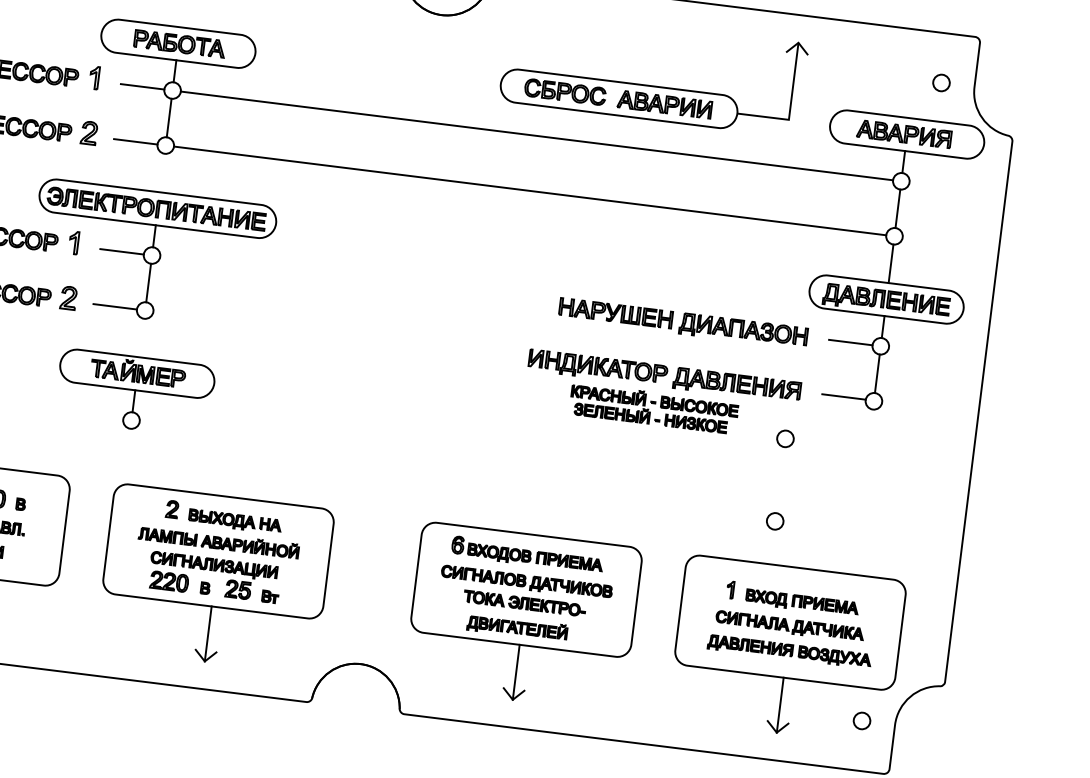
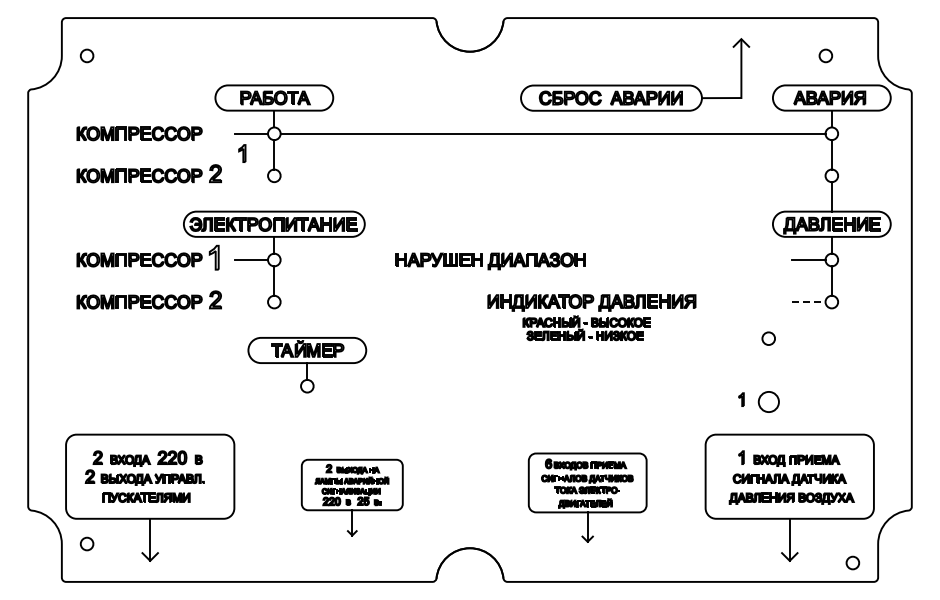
part: (94, 77) -> (242, 153), moved
circle: (941, 82) -> (825, 55), moved
line: (135, 141) -> (251, 175), removed
line: (529, 190) -> (552, 175), removed
part: (74, 242) -> (214, 257), size x1.4
line: (115, 307) -> (251, 302), removed
part: (682, 323) -> (490, 261), moved
part: (135, 393) -> (307, 365), moved
part: (661, 395) -> (591, 317), moved
line: (843, 396) -> (808, 301), solid -> dashed
part: (739, 513) -> (741, 399), added
circle: (774, 520) -> (768, 401), size x1.6
part: (215, 578) -> (352, 497), size x0.6
part: (522, 616) -> (587, 497), size x0.7
circle: (861, 720) -> (852, 562), moved

